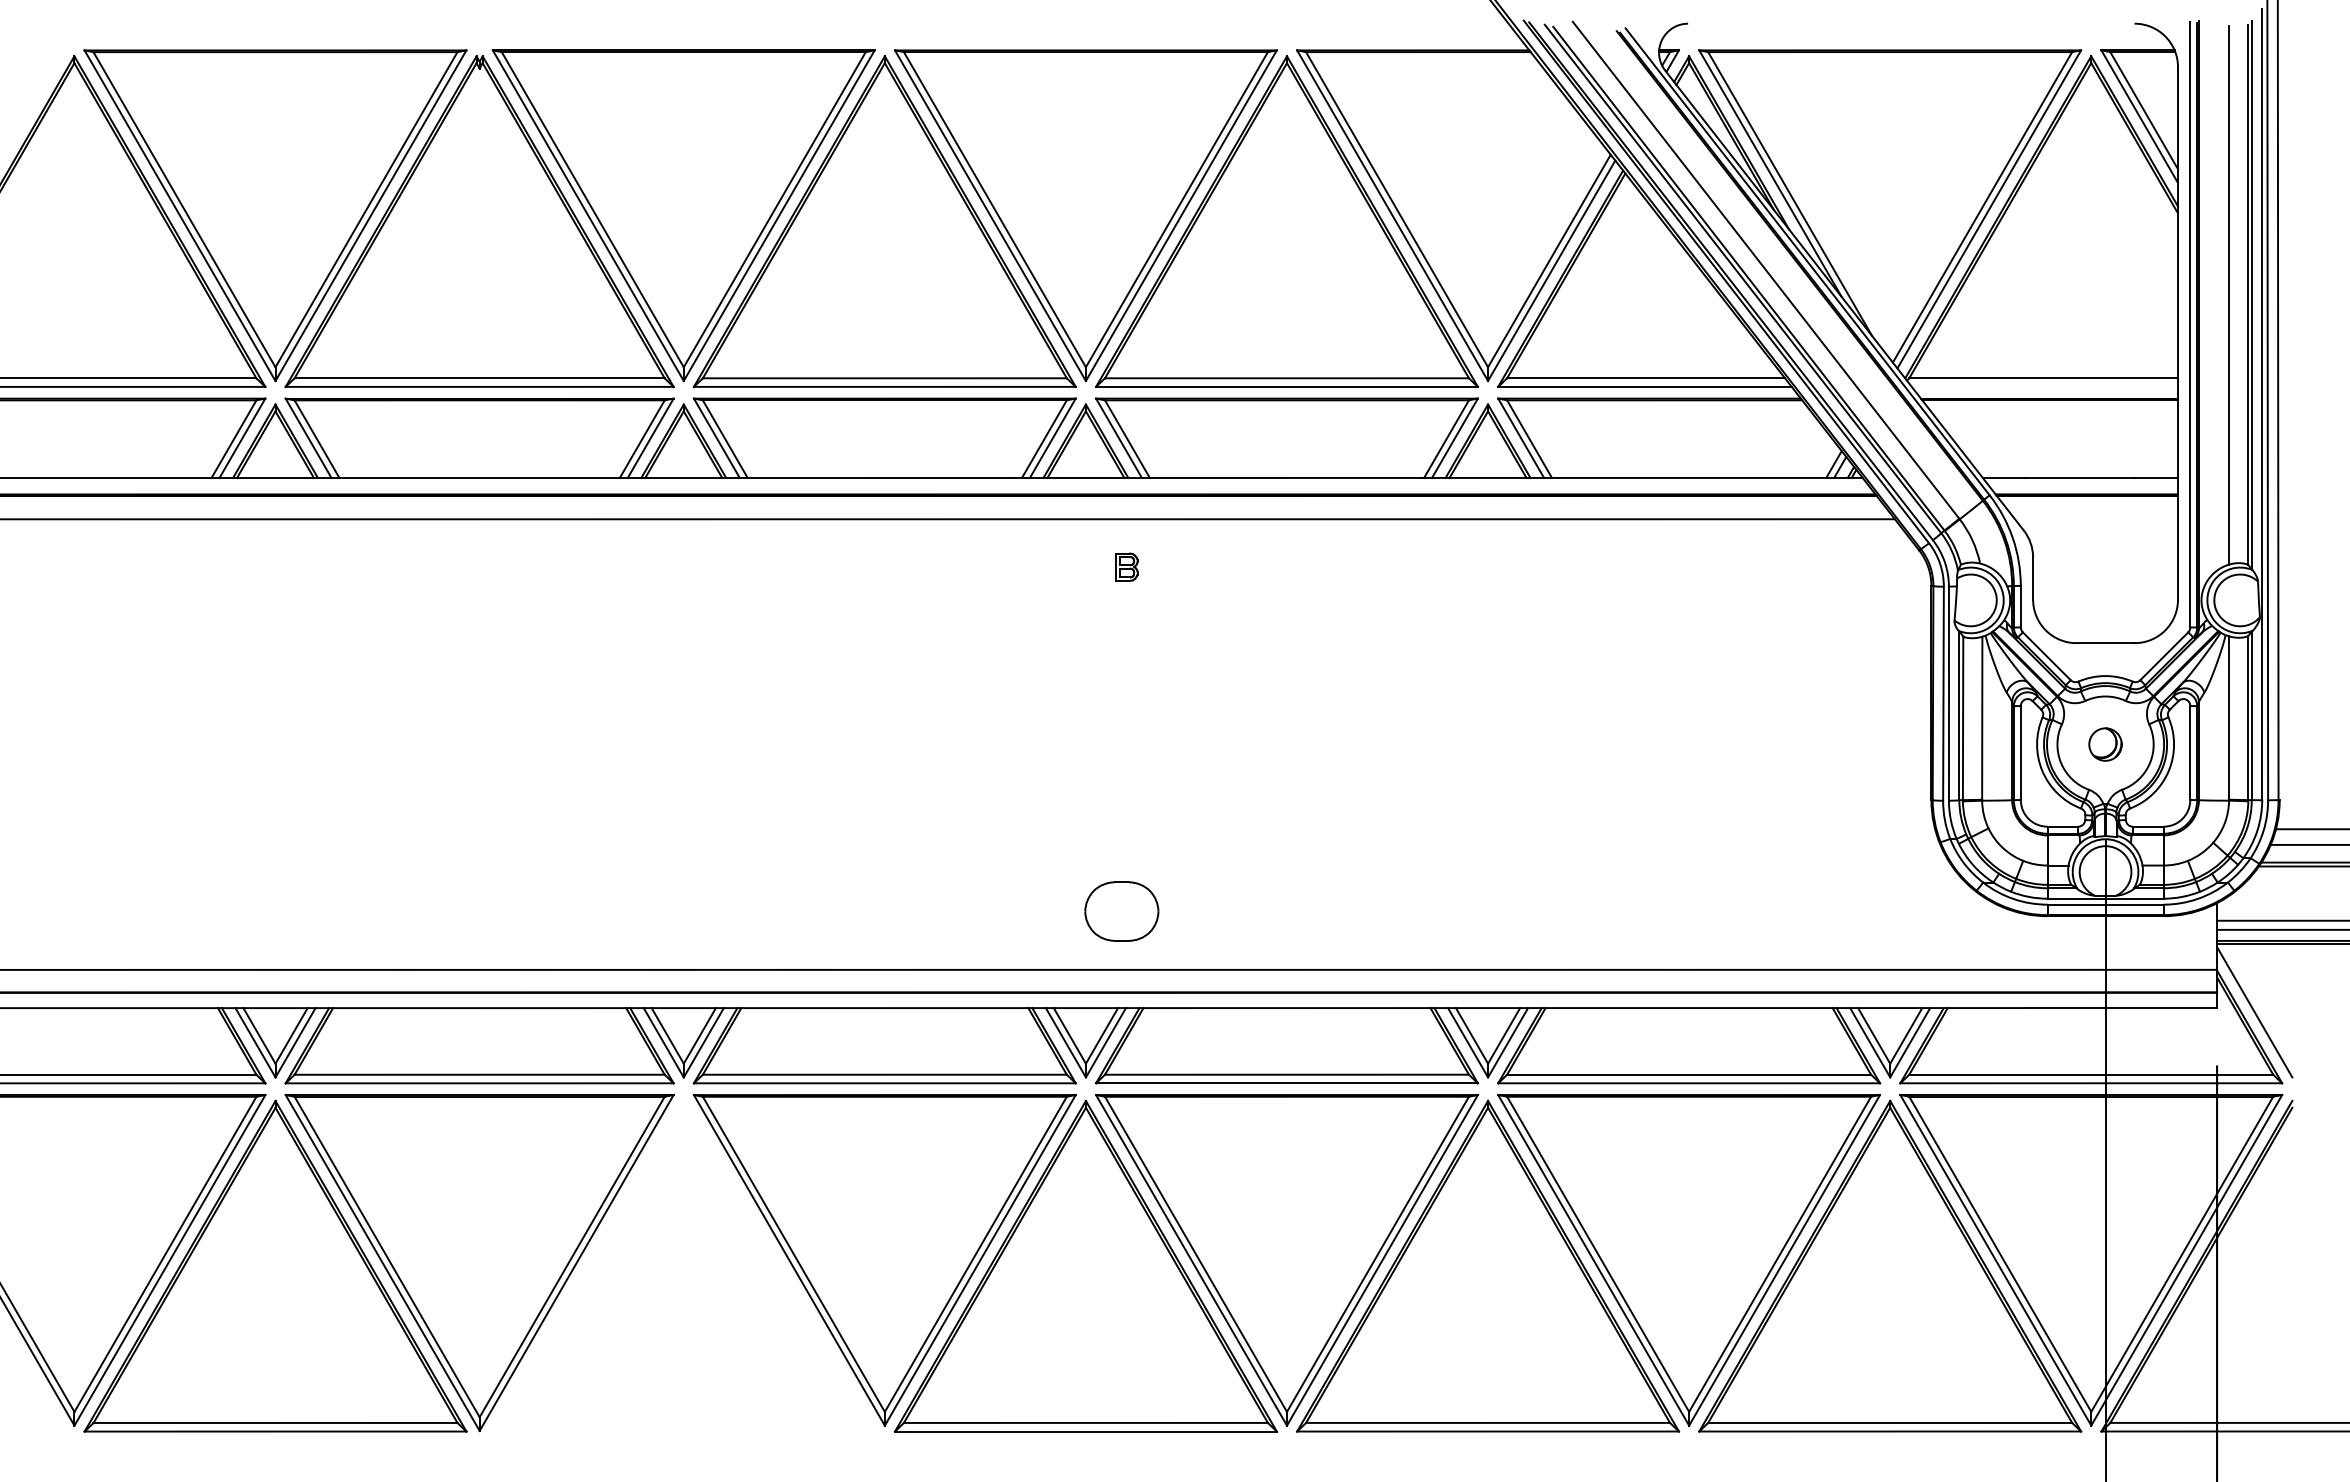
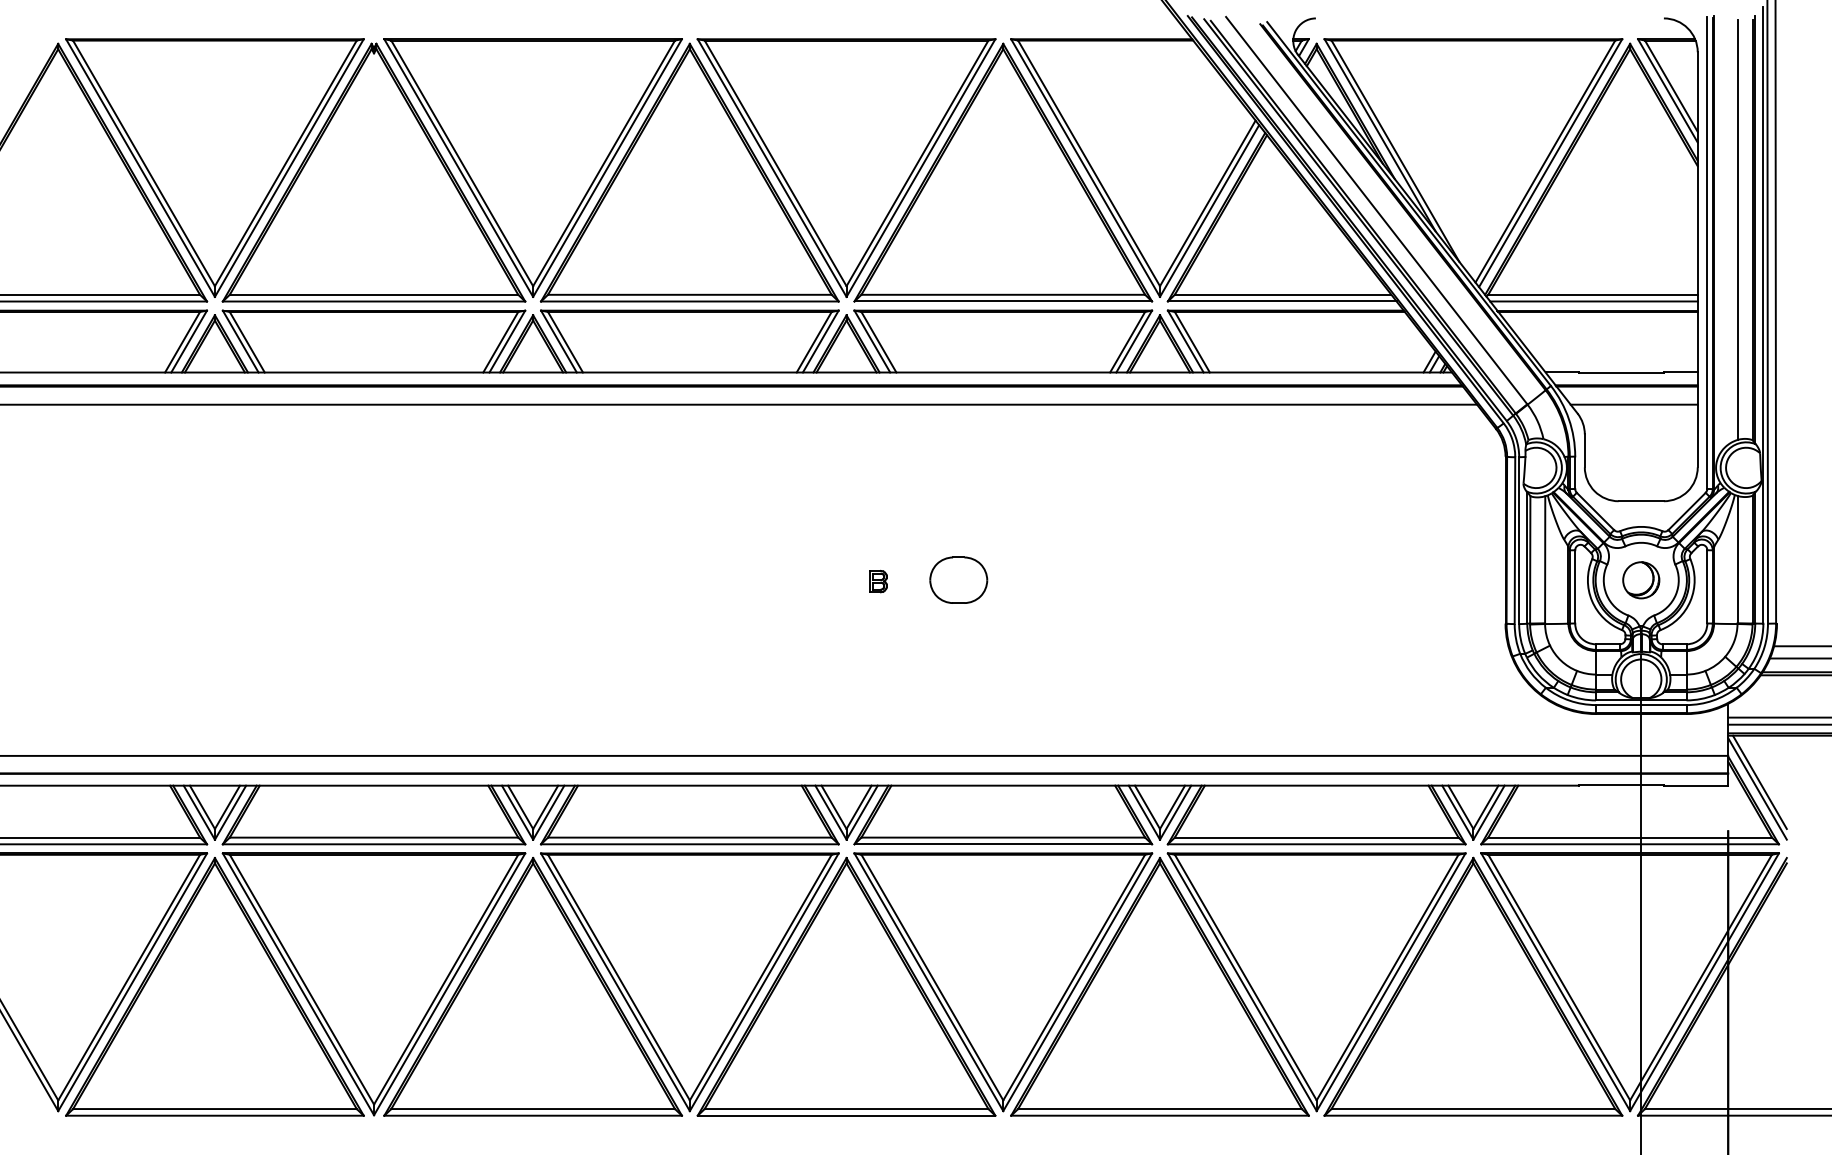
line: (2044, 386) -> (1593, 301), added
line: (2096, 519) -> (1634, 404), added
part: (1126, 566) -> (878, 581), moved
part: (2105, 744) -> (1641, 580), size x1.43
part: (1121, 911) -> (958, 580), moved
line: (2257, 1003) -> (1759, 782), added
part: (683, 1265) -> (532, 986), added

